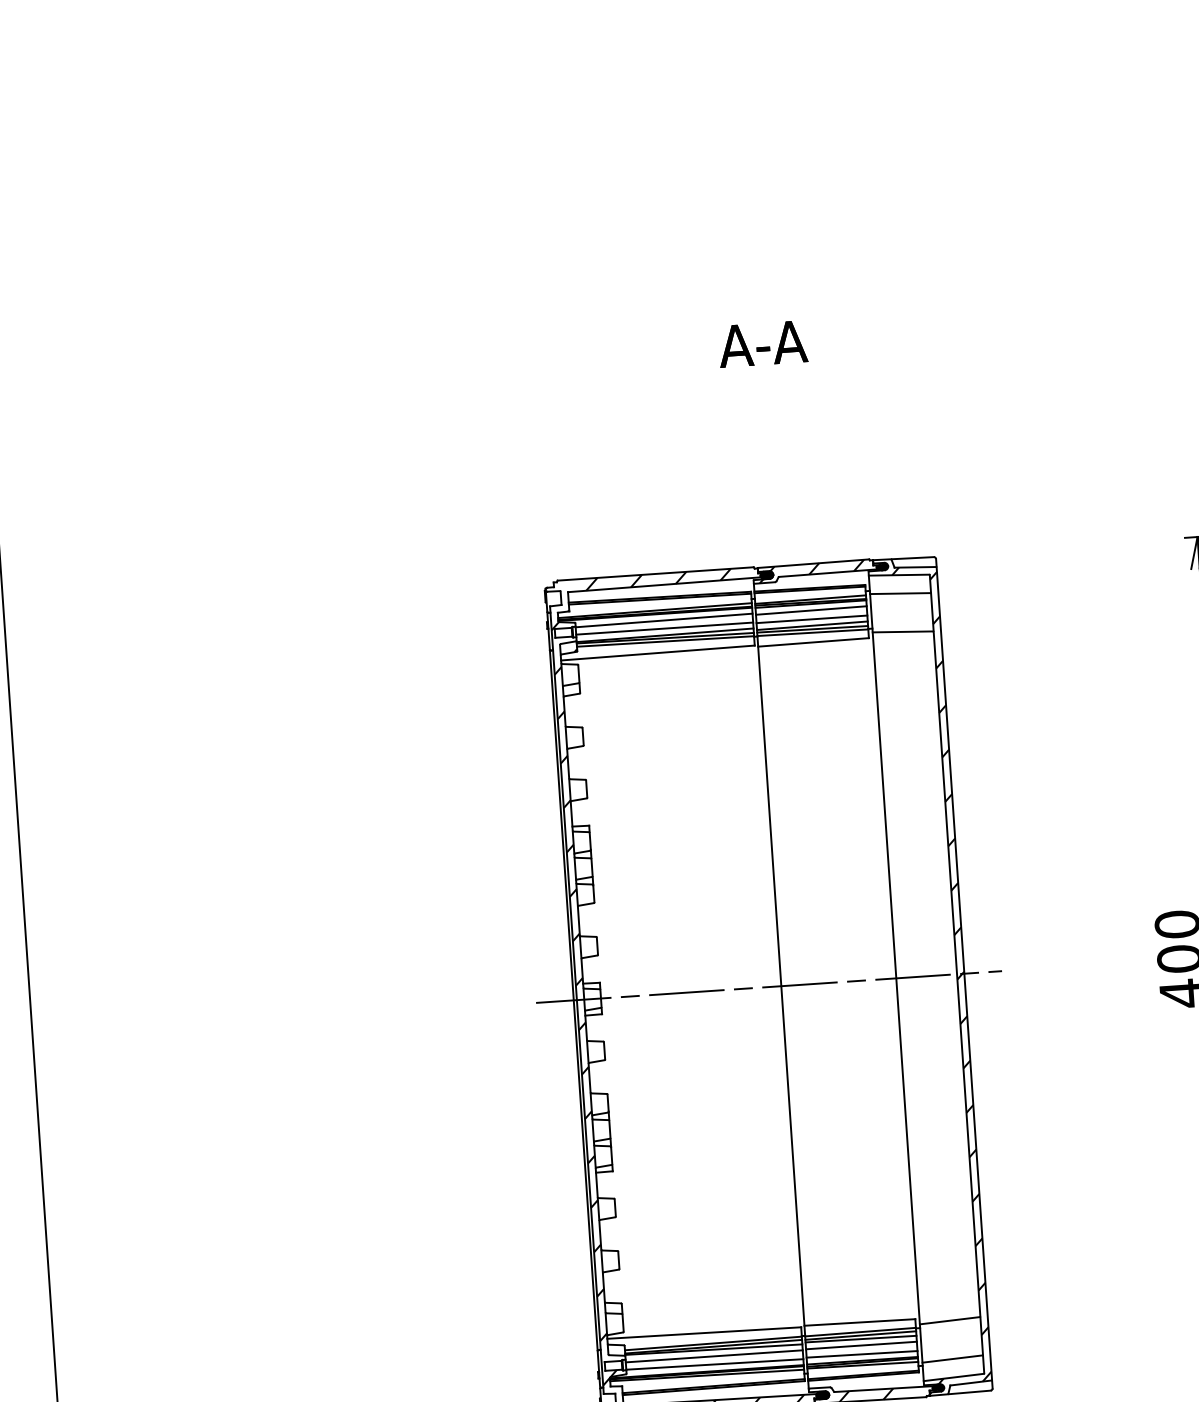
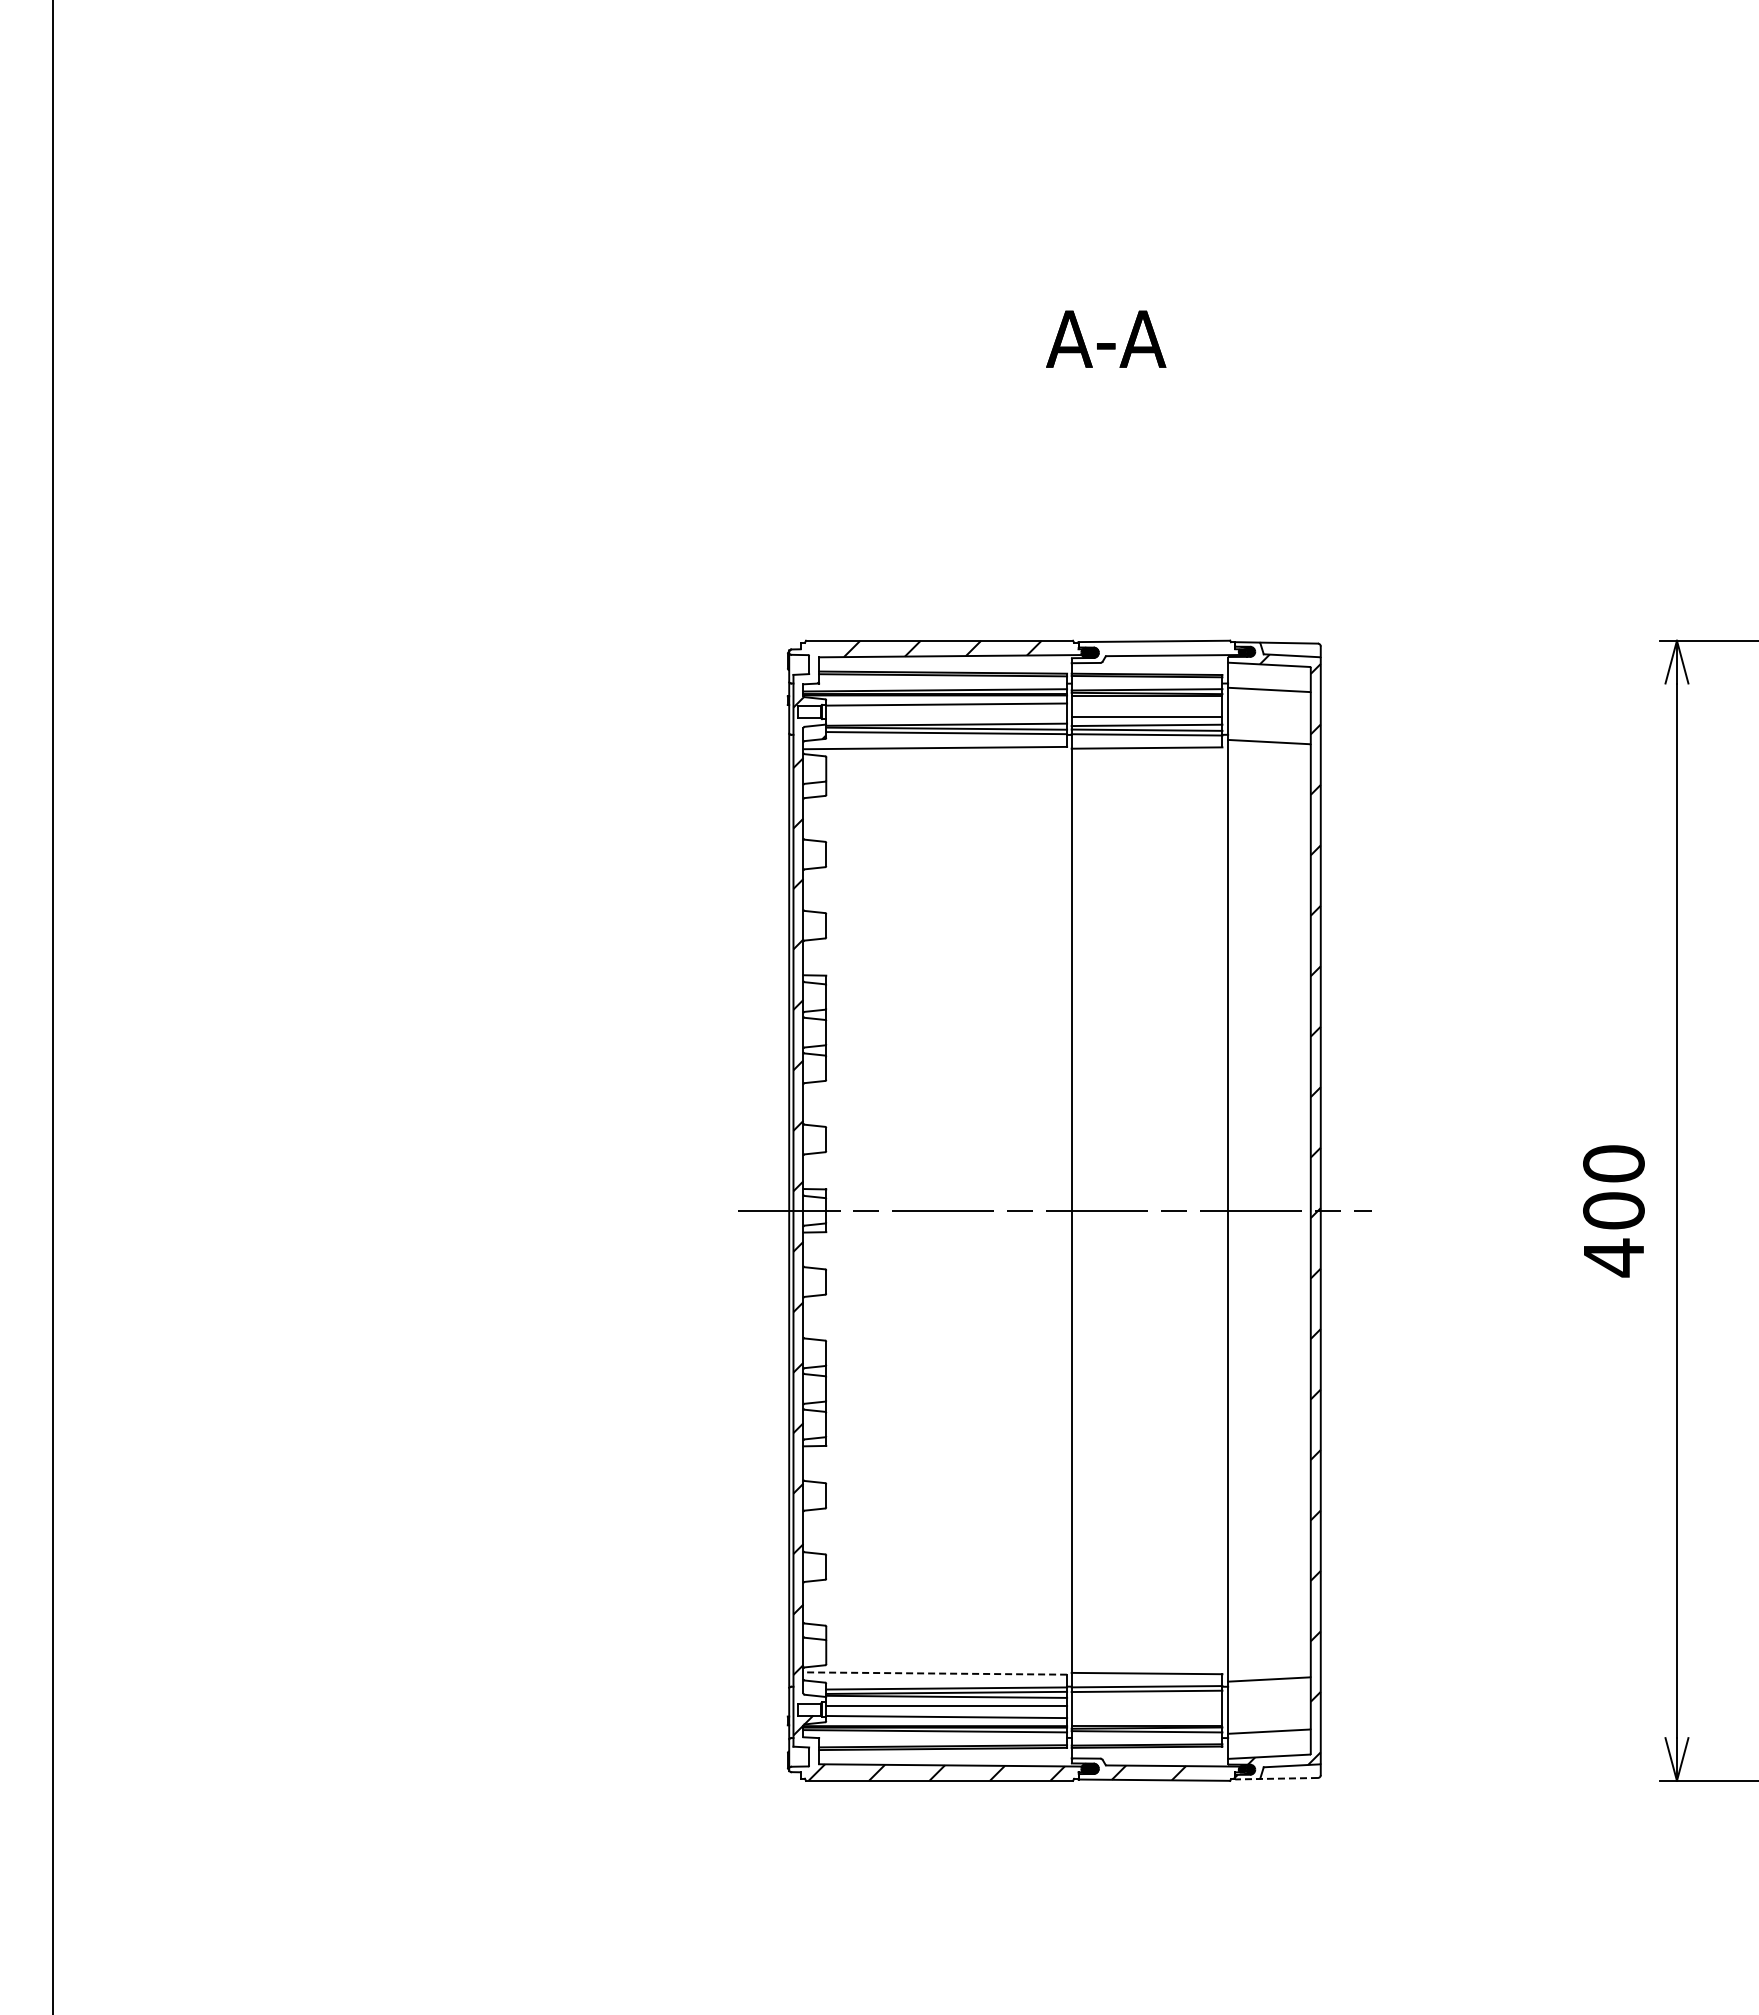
hatch: (811, 571) -> (1151, 651), removed
line: (810, 610) -> (1146, 704), removed
line: (664, 628) -> (946, 715), removed
line: (704, 1333) -> (935, 1673), solid -> dashed
line: (860, 1338) -> (1146, 1695), removed
line: (861, 1345) -> (1146, 1704), removed
line: (861, 1354) -> (1146, 1716), removed
line: (960, 1393) -> (1276, 1778), solid -> dashed

